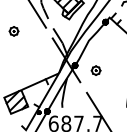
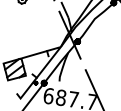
part: (95, 70) -> (97, 49), removed

